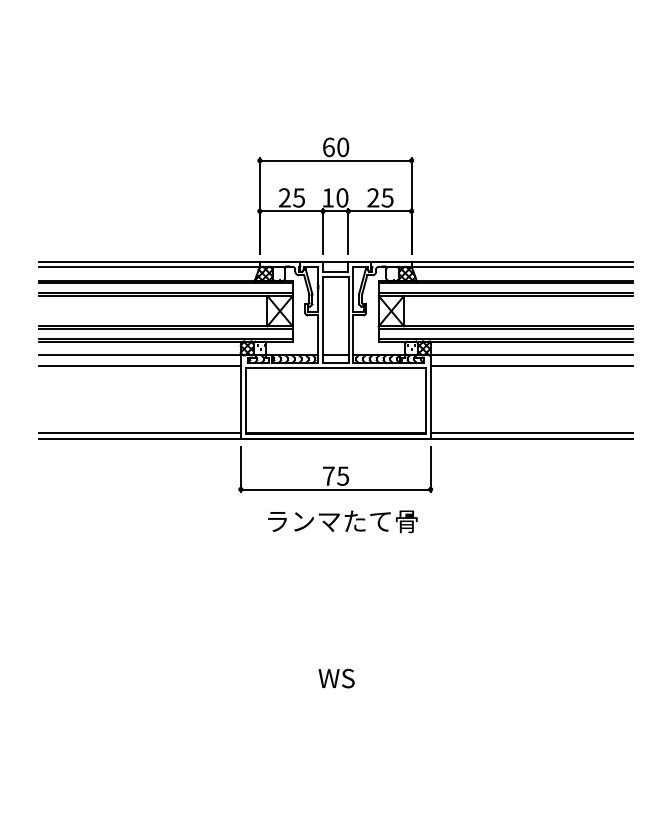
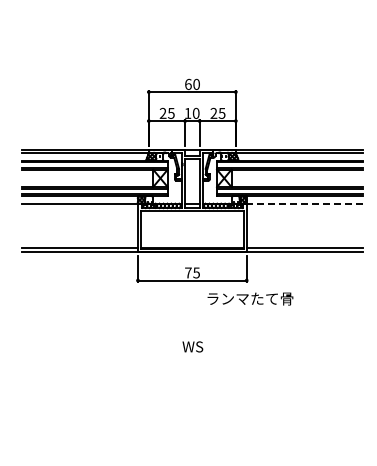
line: (529, 355) -> (303, 203), solid -> dashed
line: (140, 365) -> (80, 209), removed
line: (531, 365) -> (304, 209), removed
text: (342, 520) -> (250, 298), moved
text: (335, 677) -> (192, 346), moved

